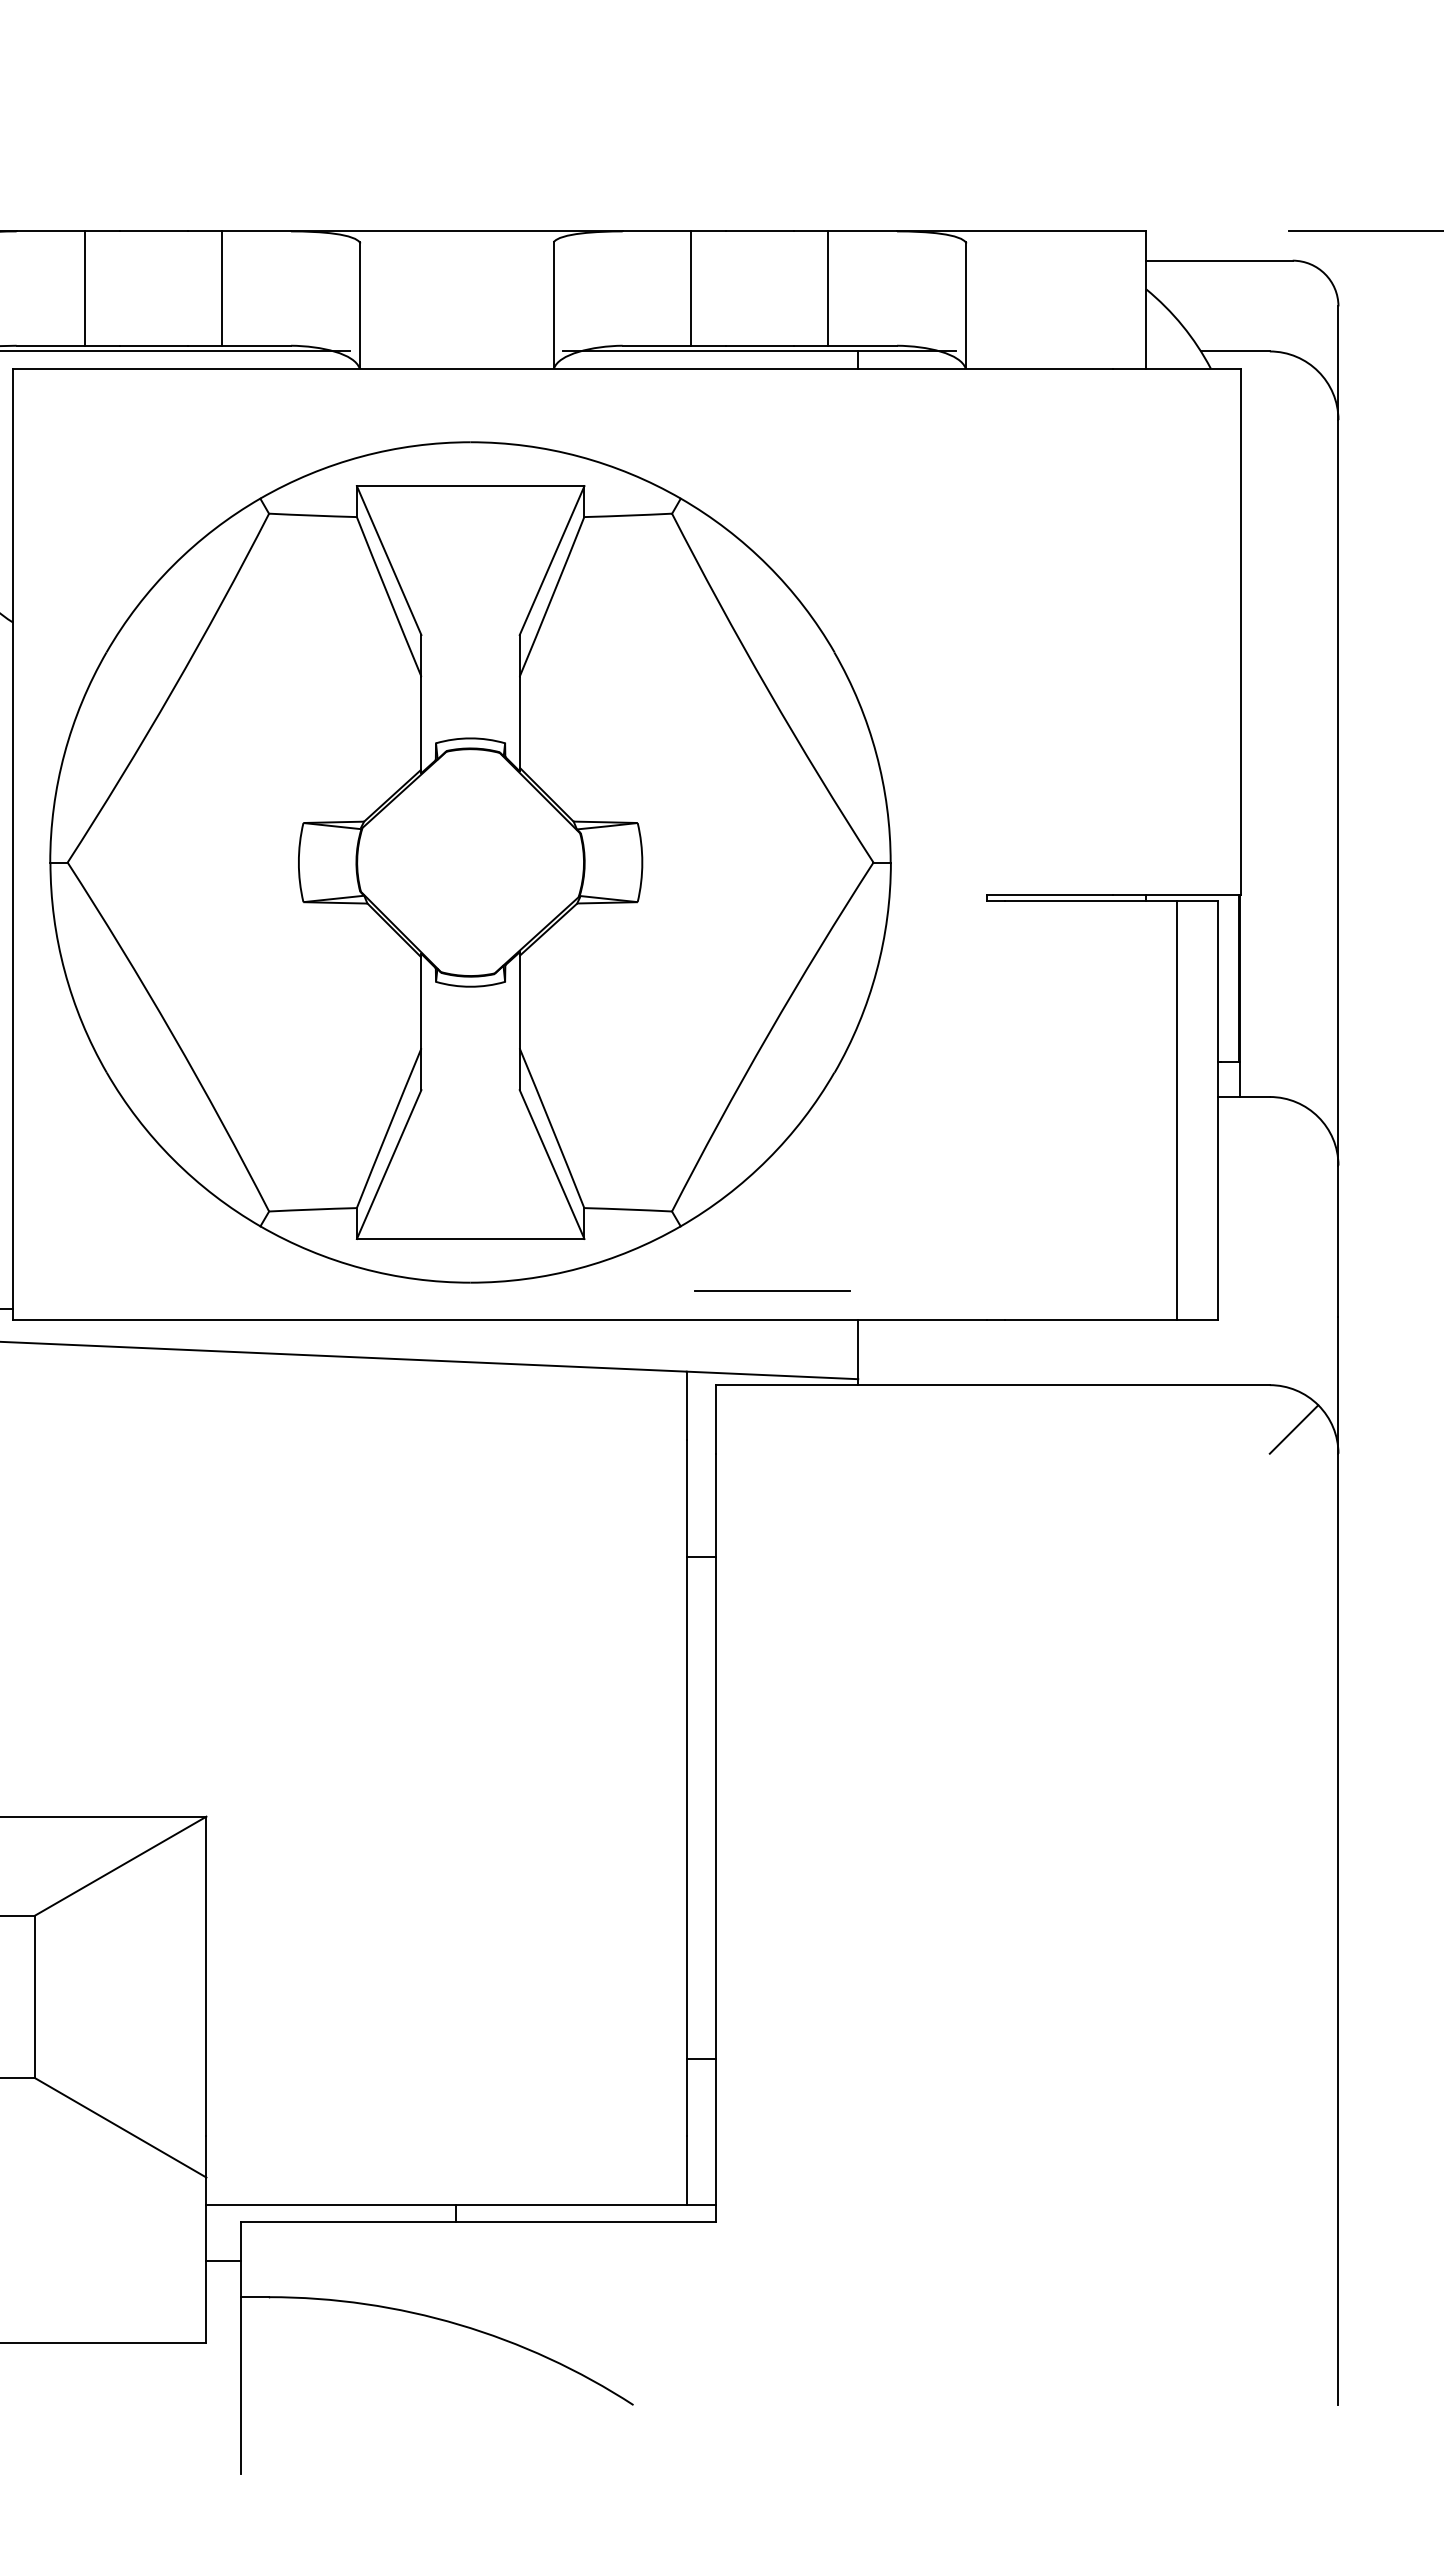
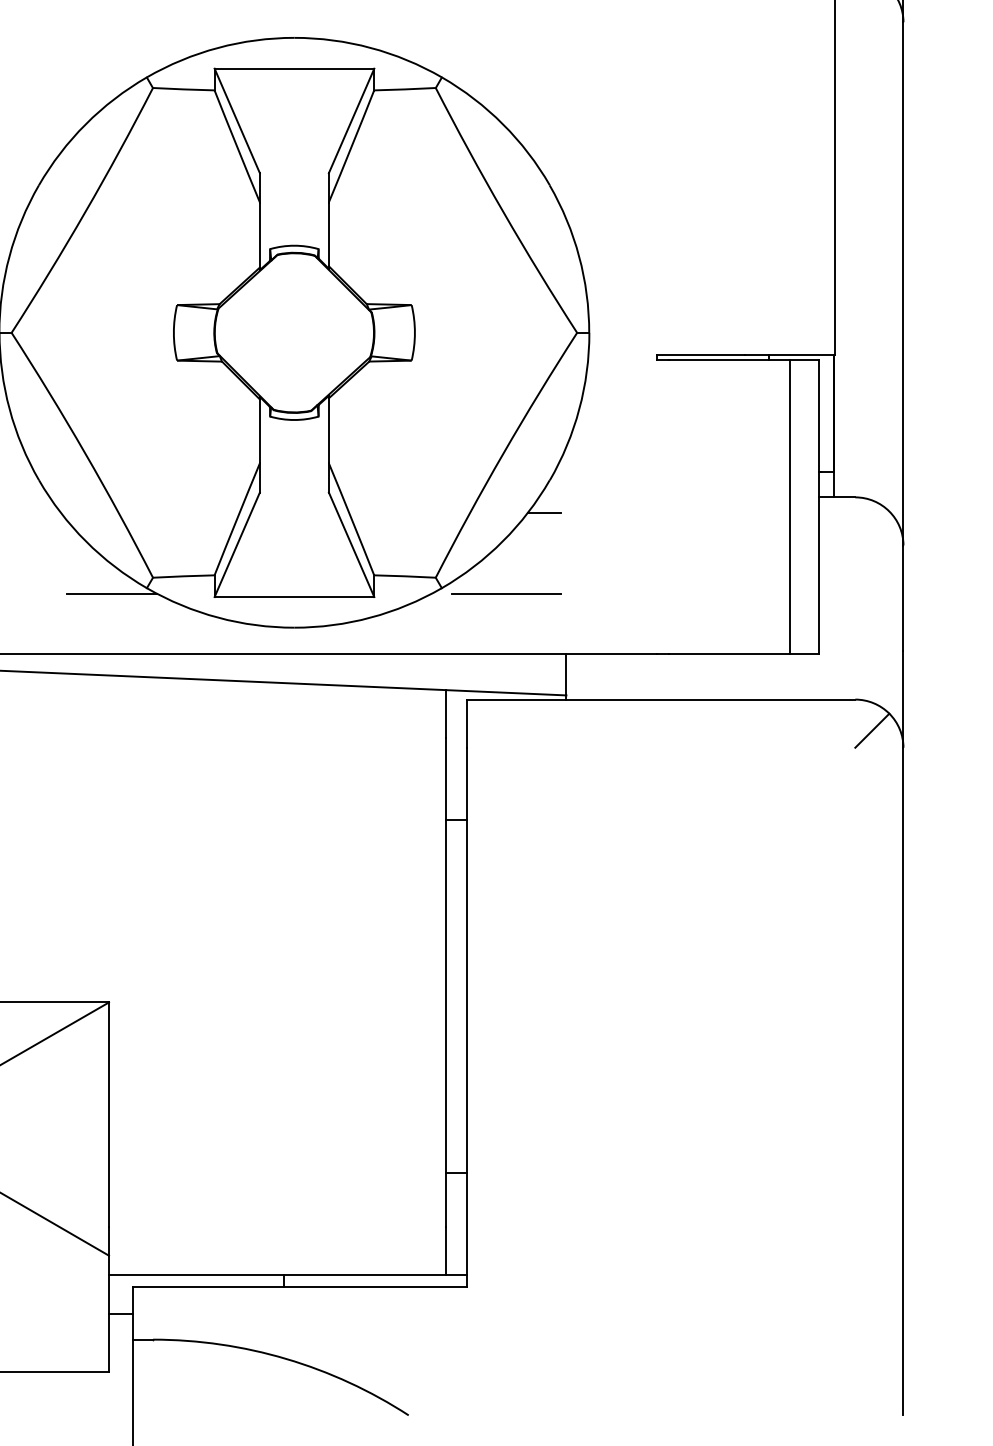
line: (825, 1119) -> (543, 513), added
line: (210, 1234) -> (111, 593), added
line: (772, 1290) -> (506, 593), moved

